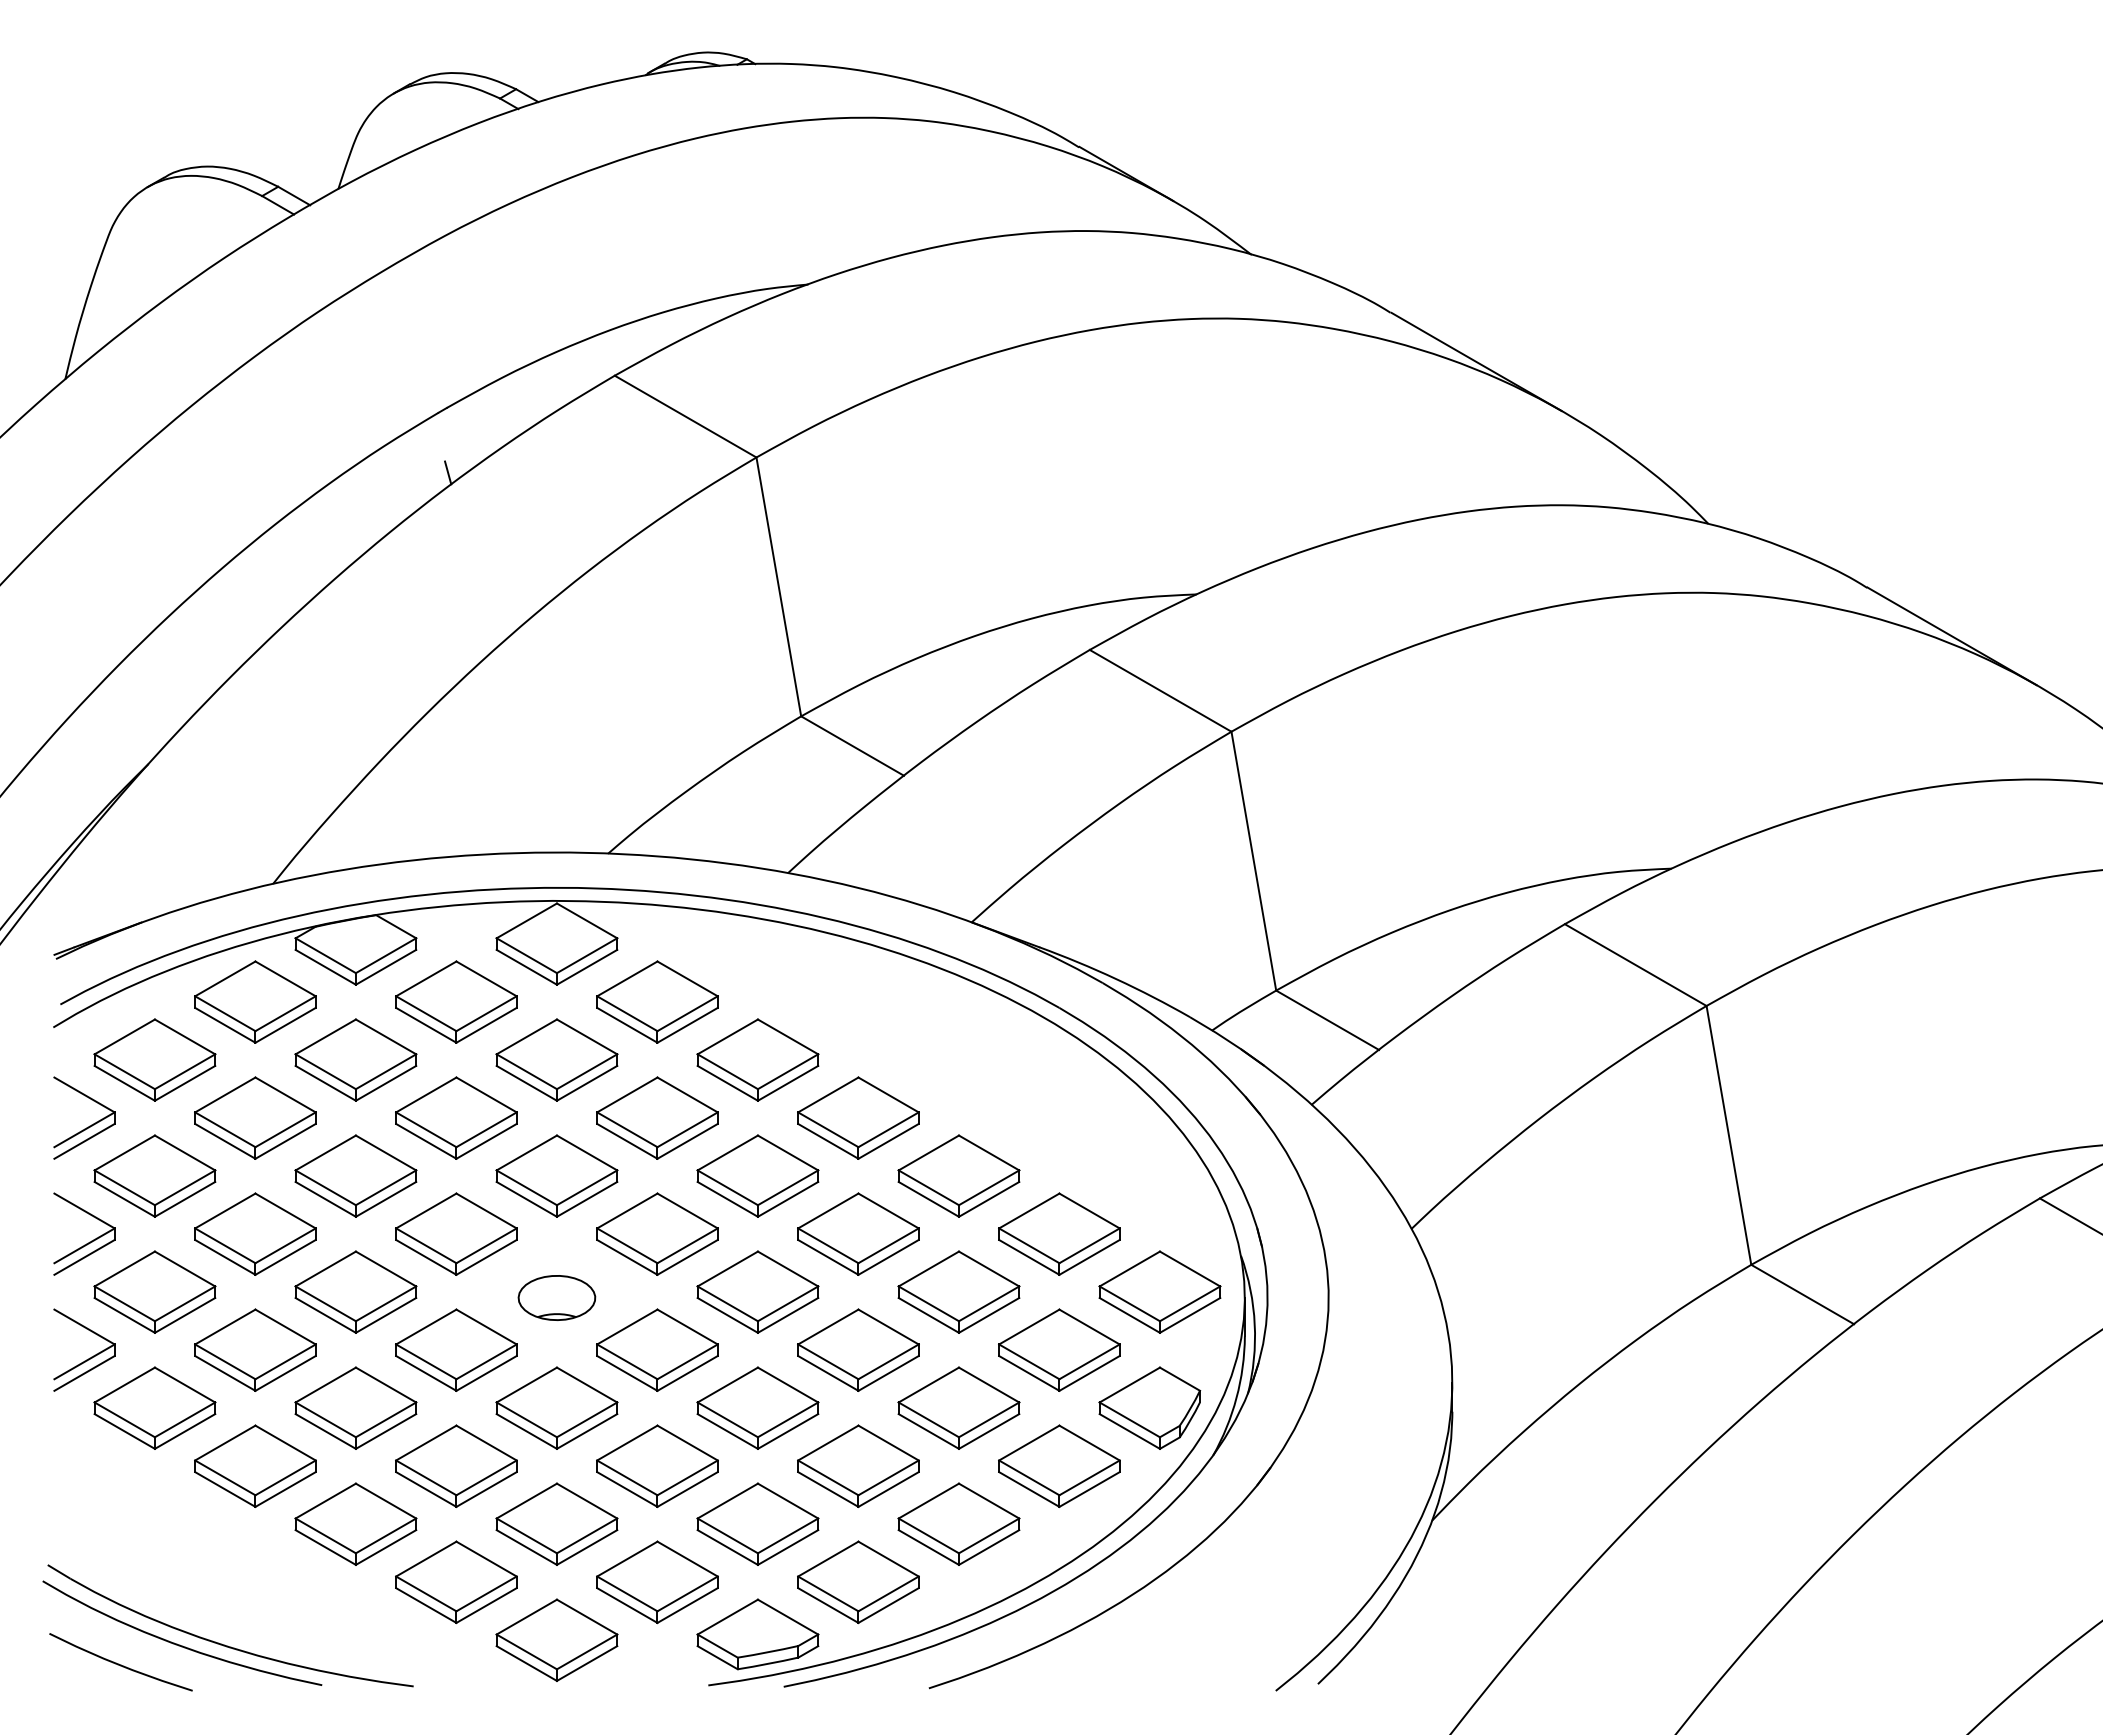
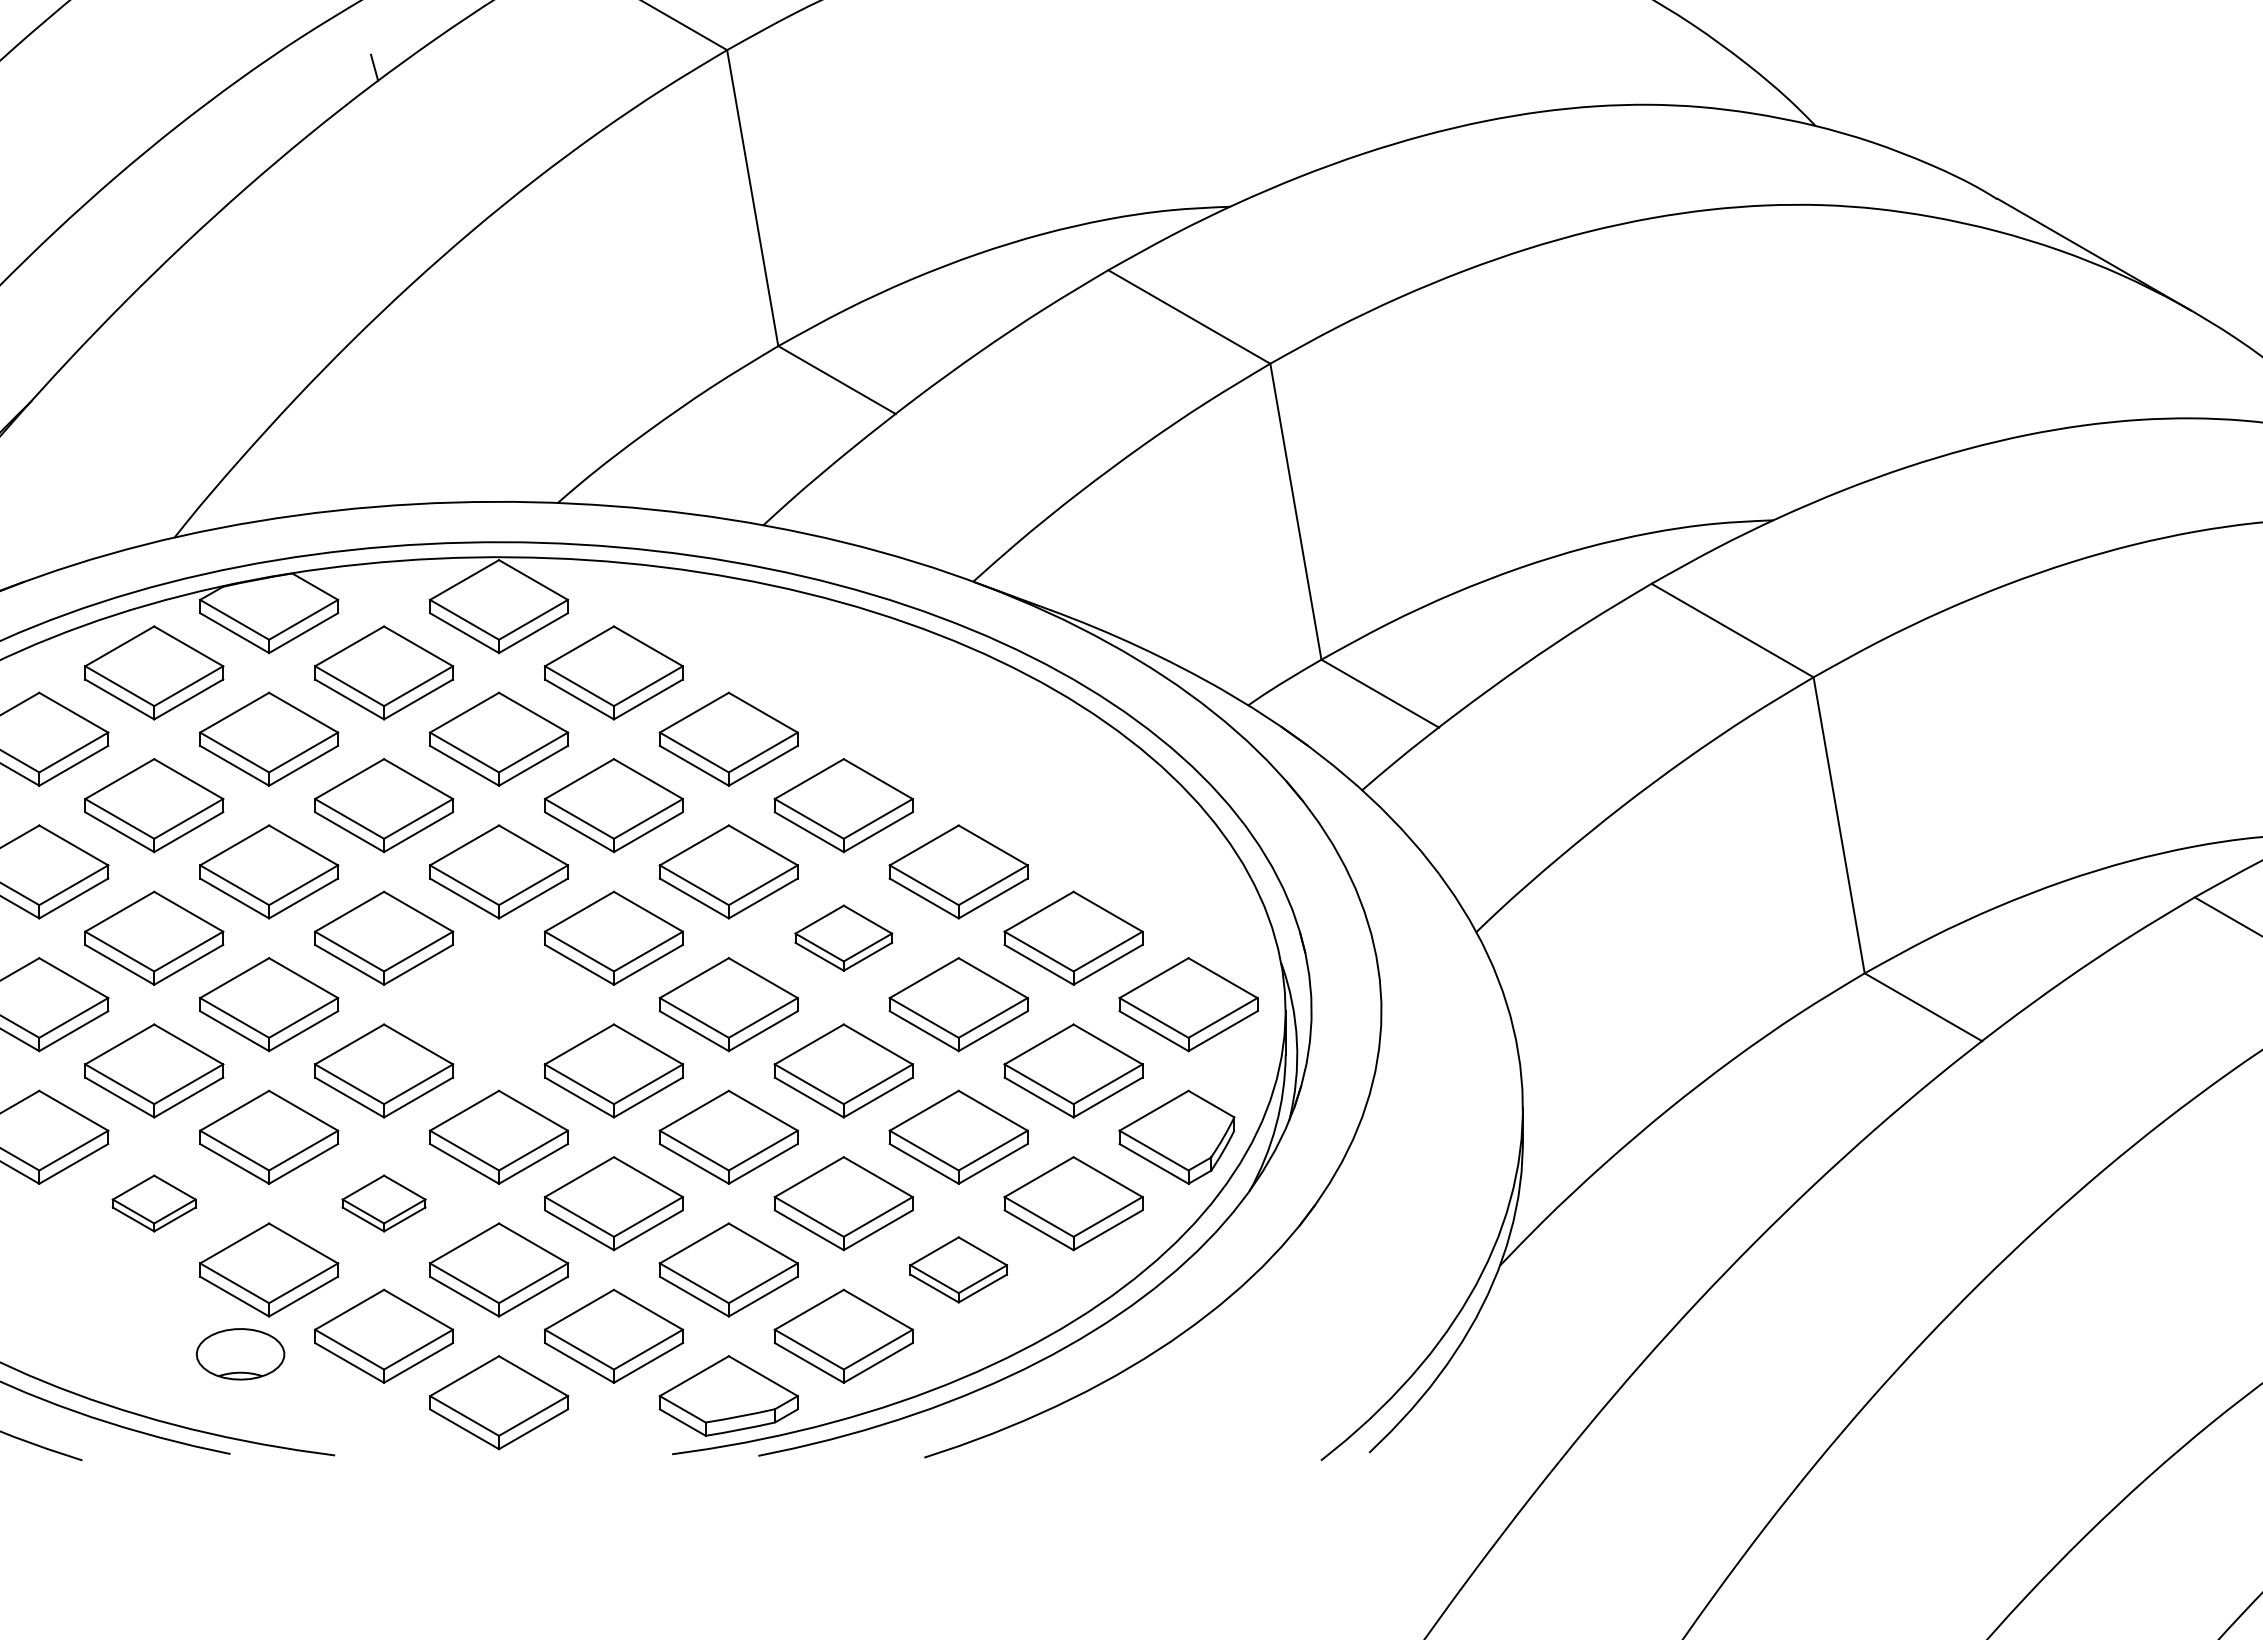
part: (858, 1233) -> (843, 937), size x0.7
part: (556, 1297) -> (240, 1353), moved
part: (255, 1465) -> (154, 1202), size x0.6
part: (456, 1465) -> (384, 1202), size x0.6
part: (958, 1523) -> (958, 1269), size x0.7

